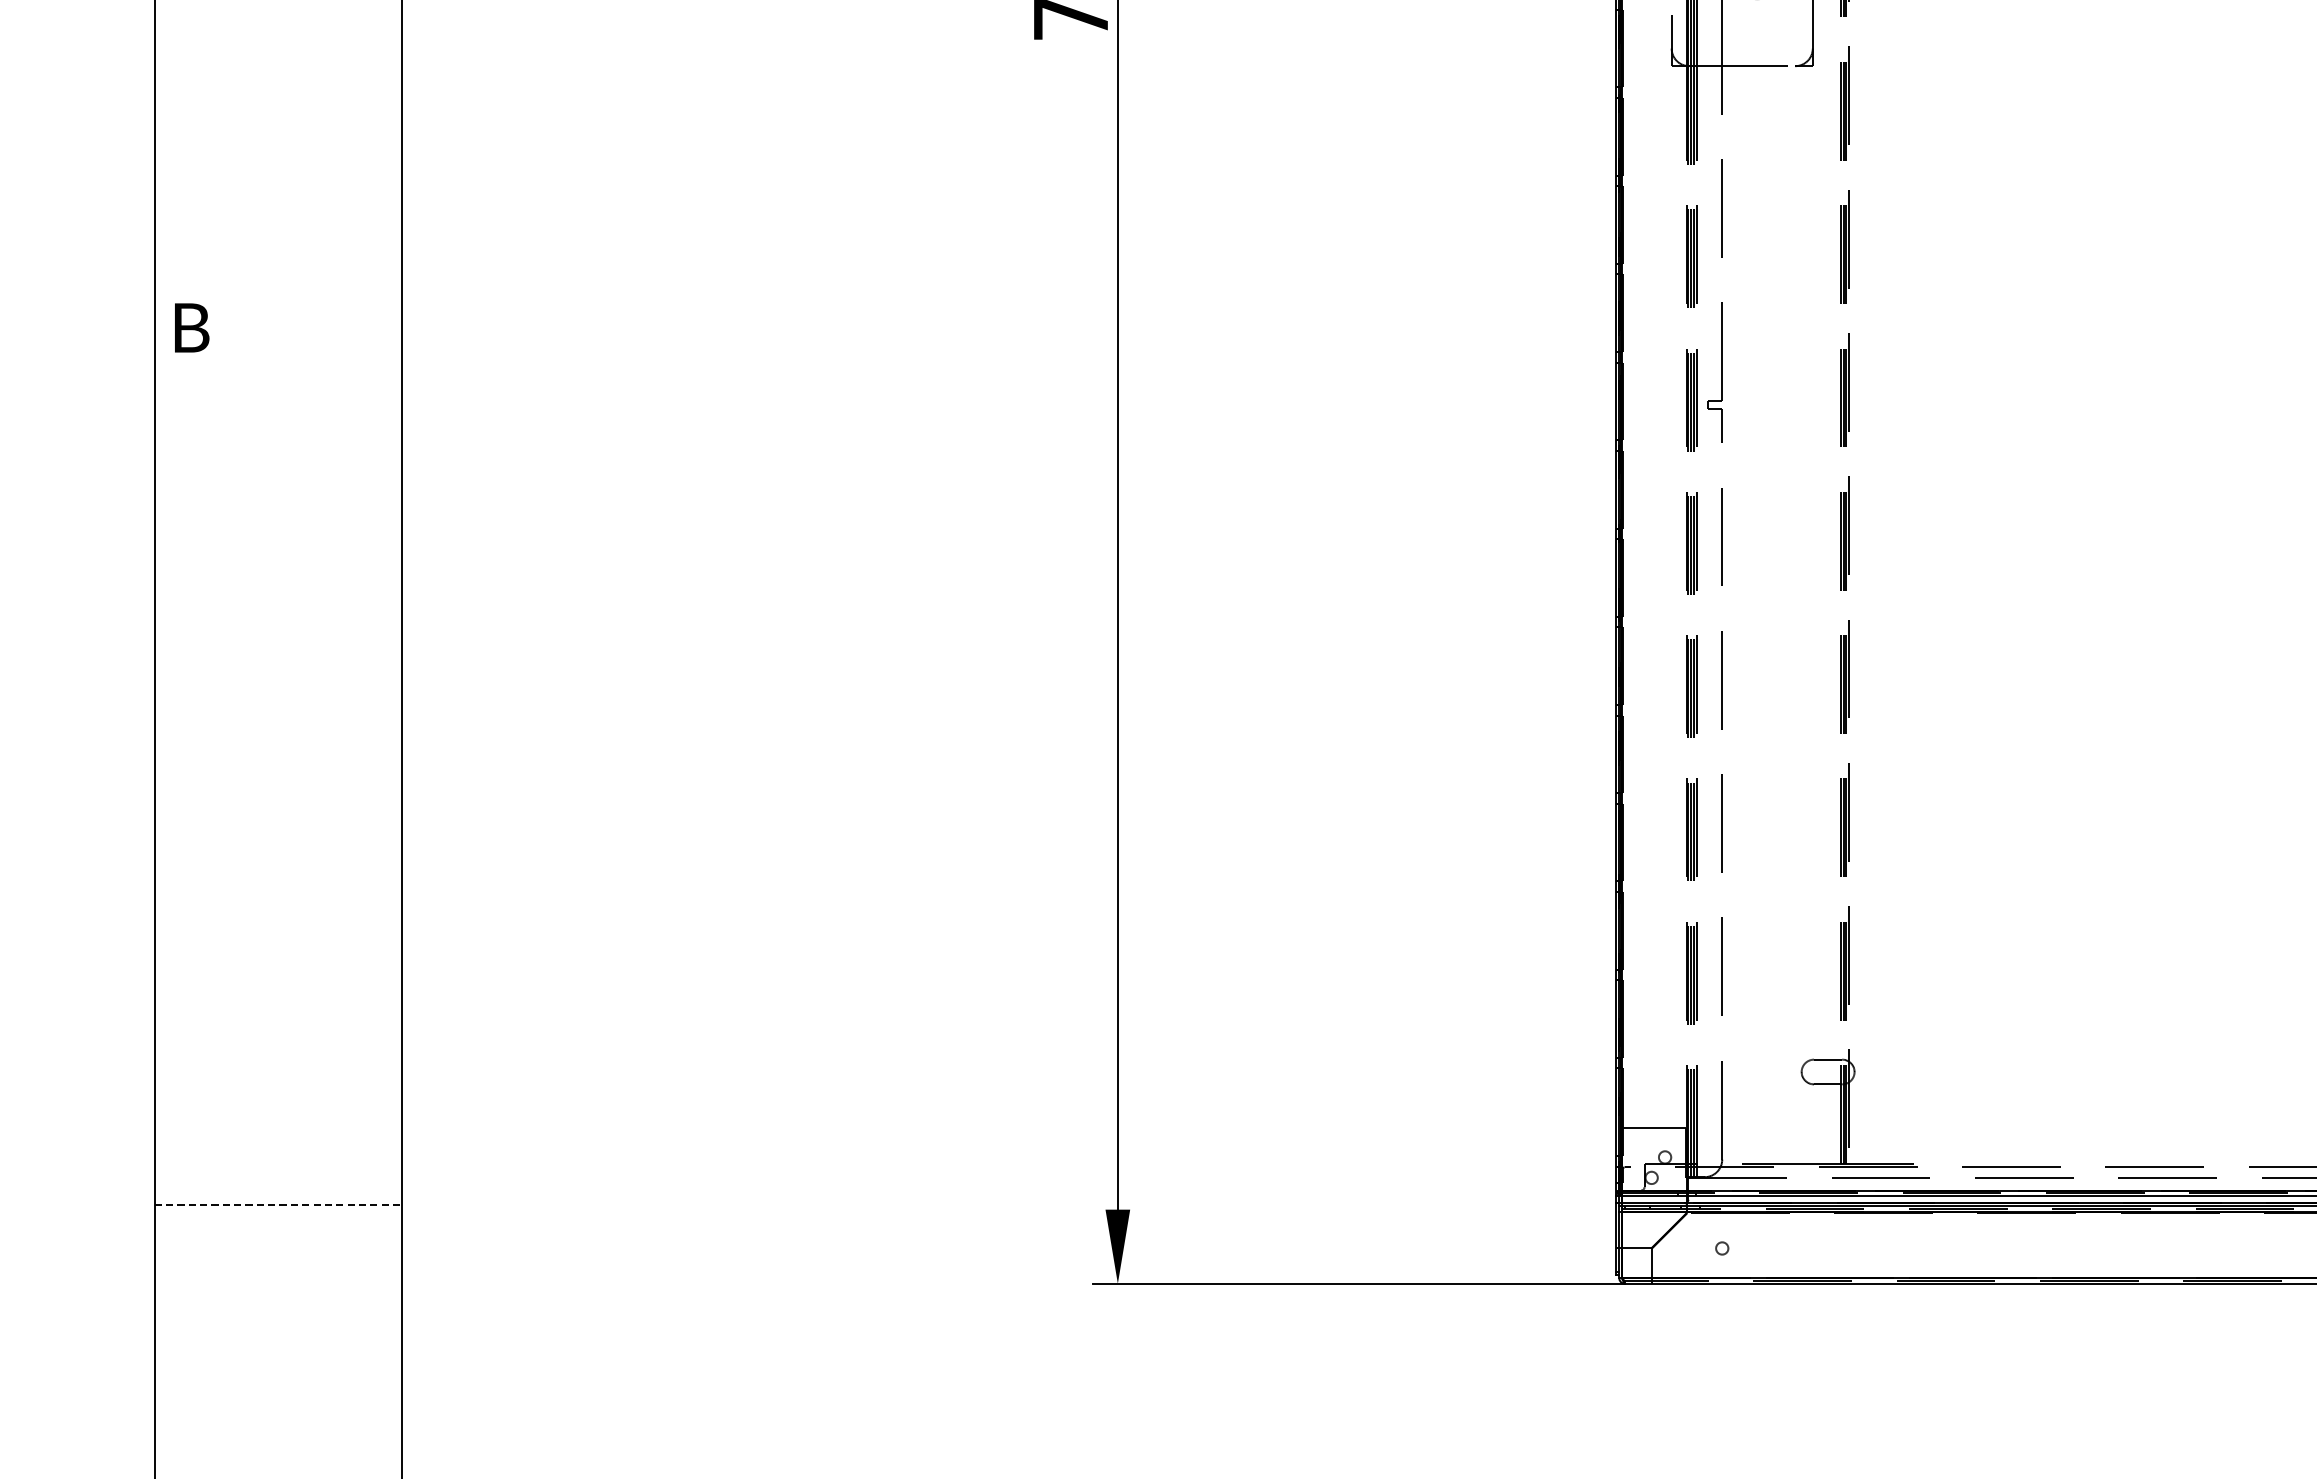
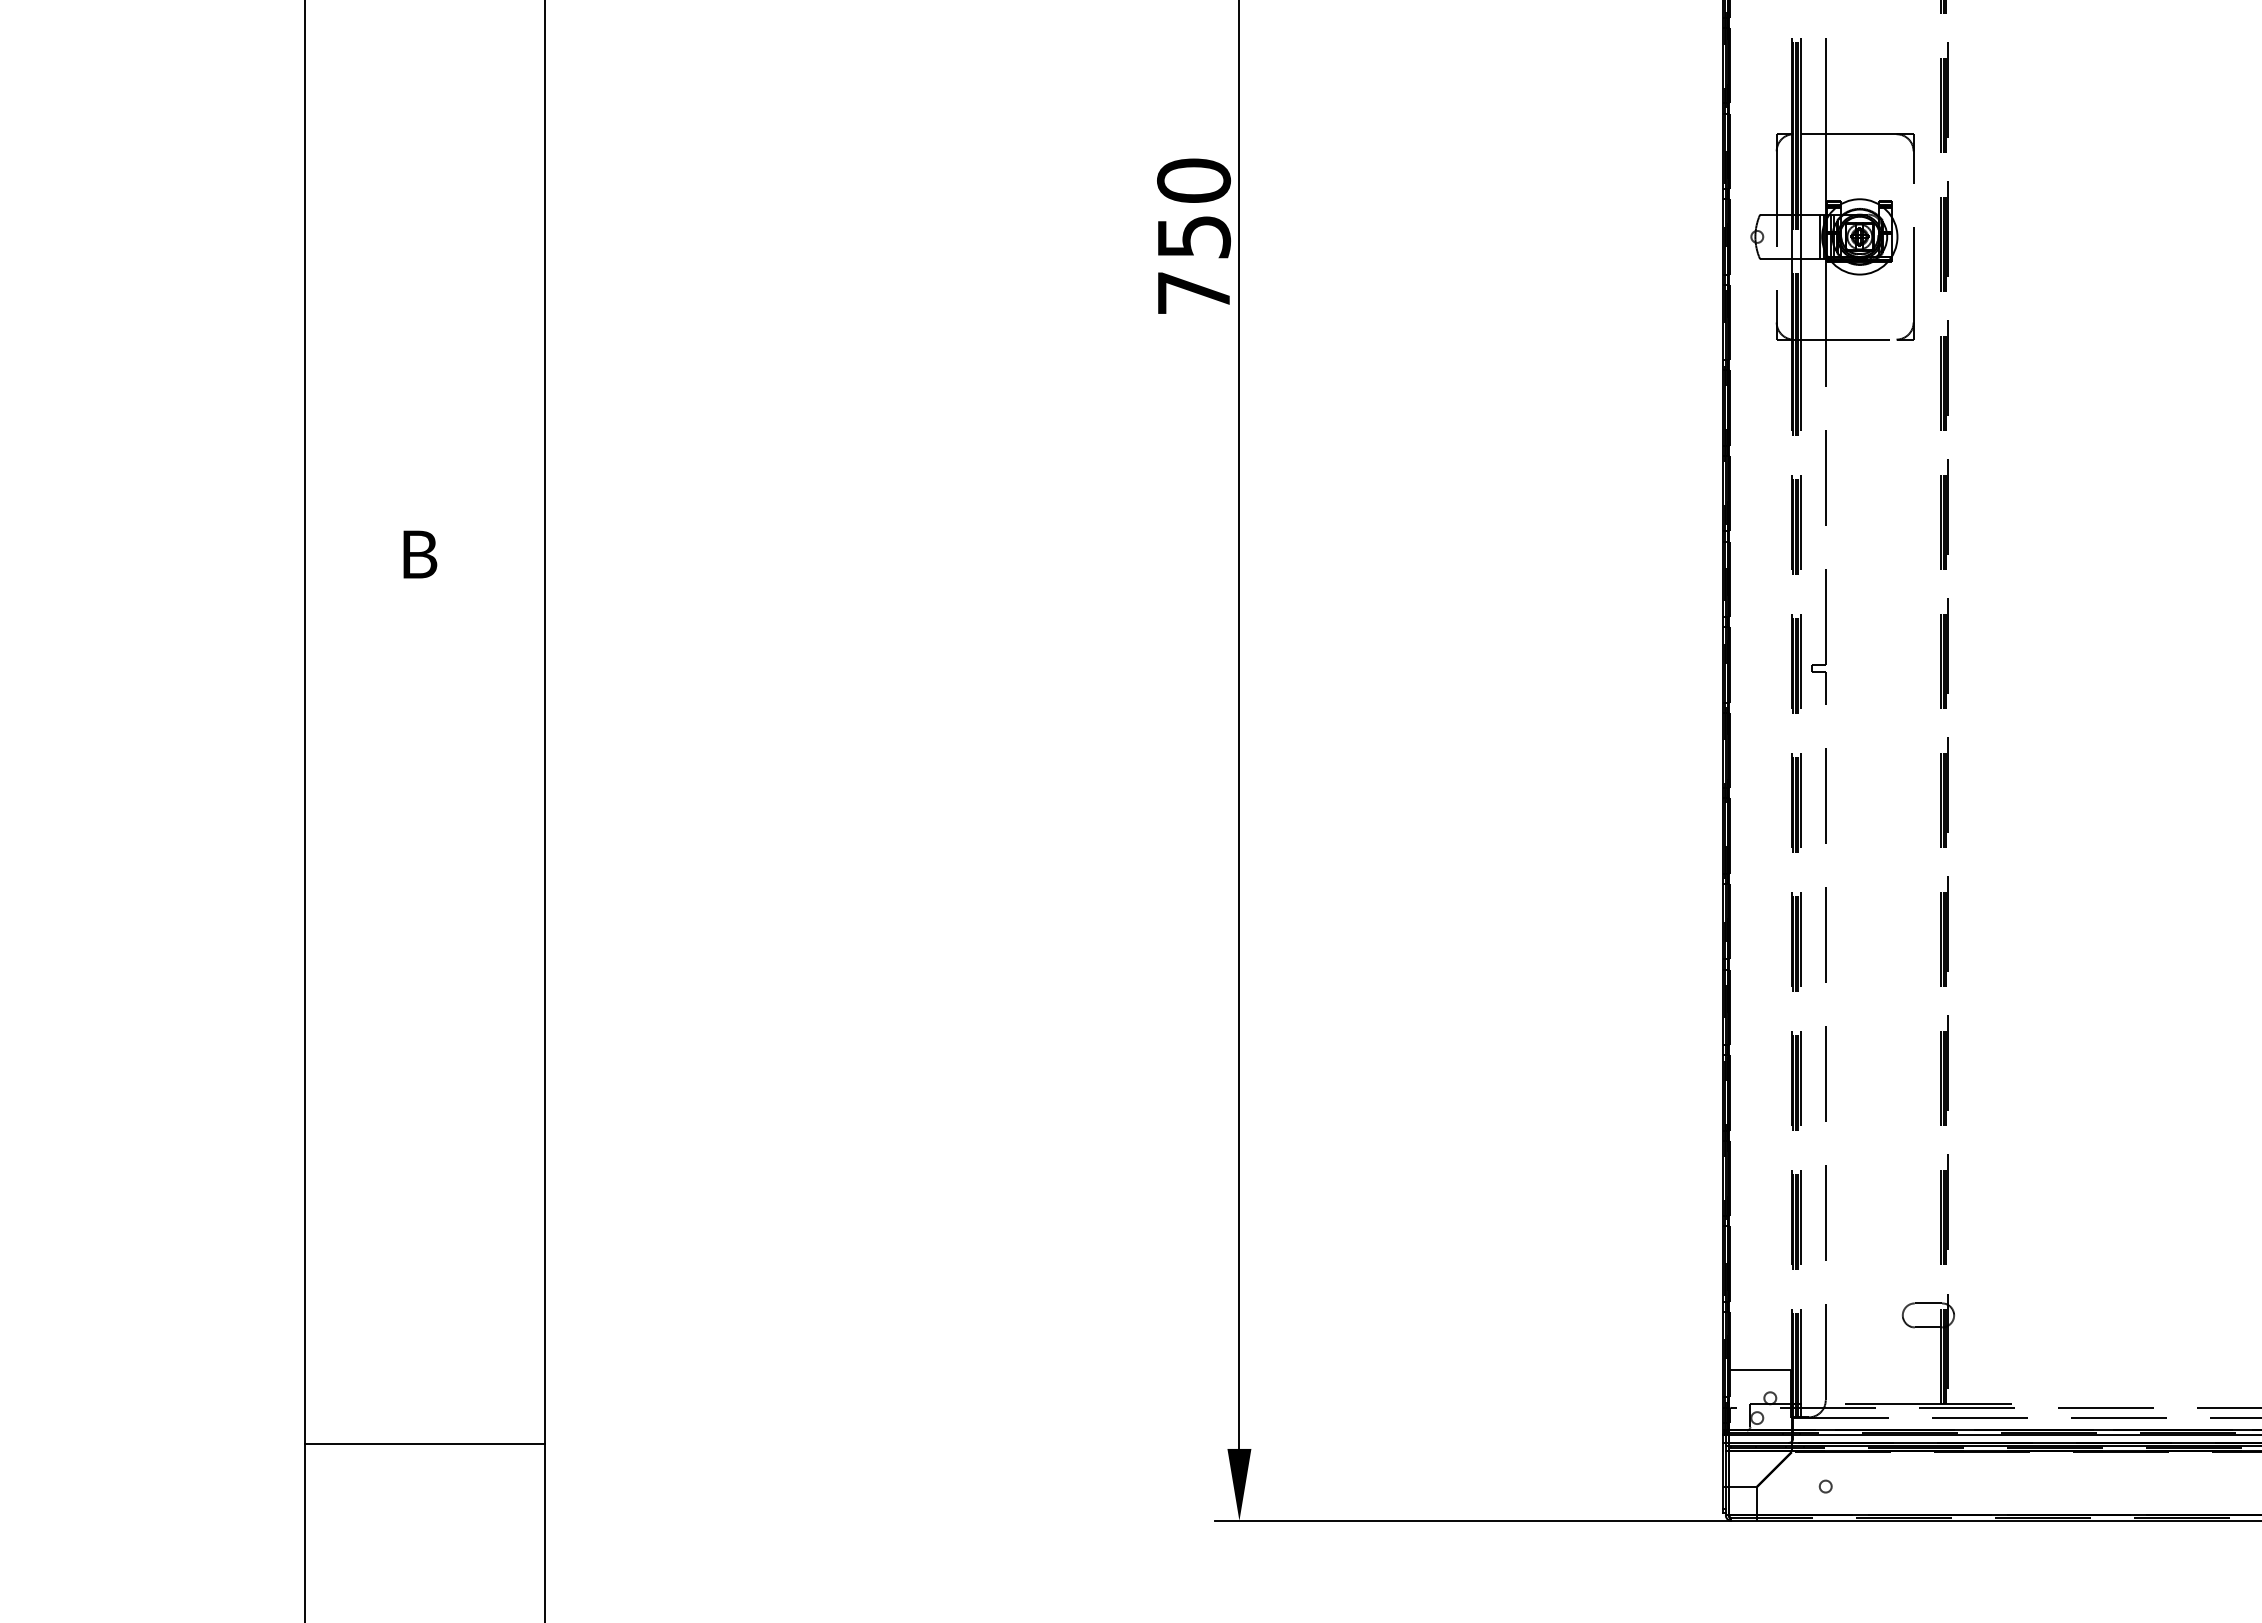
text: (192, 327) -> (420, 554), moved
line: (277, 1205) -> (424, 1444), dashed -> solid

